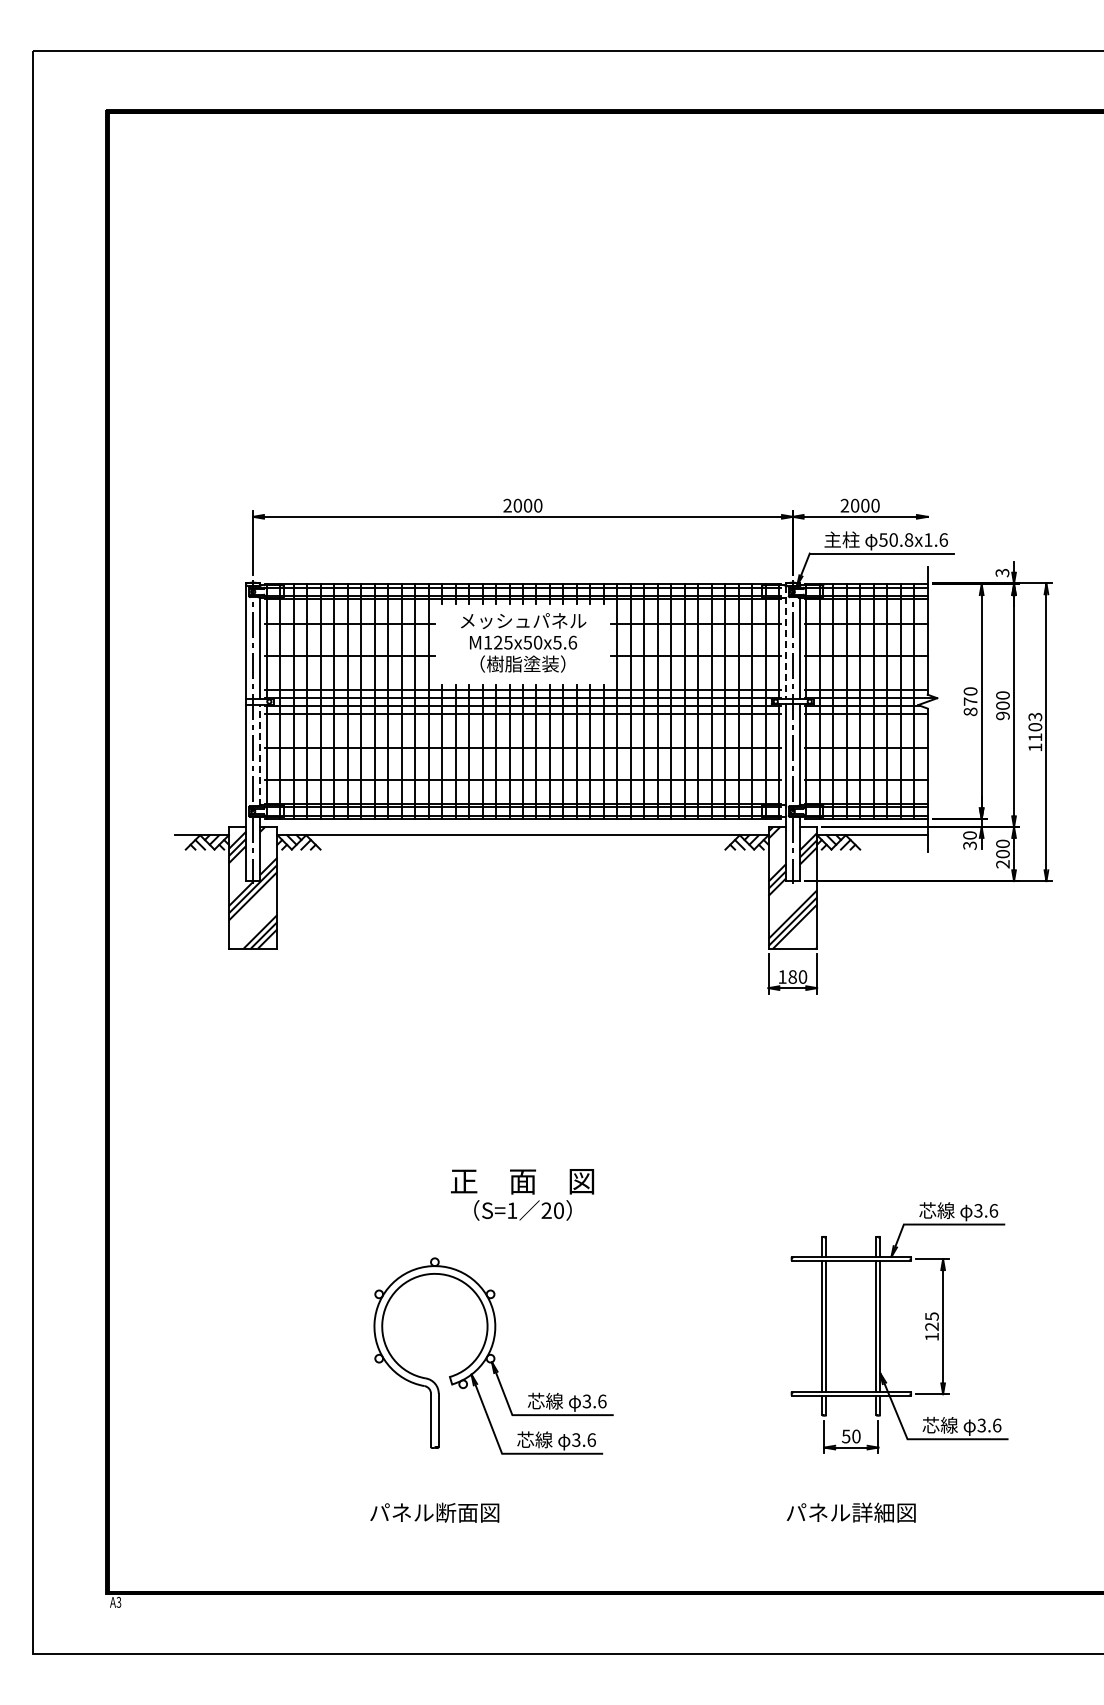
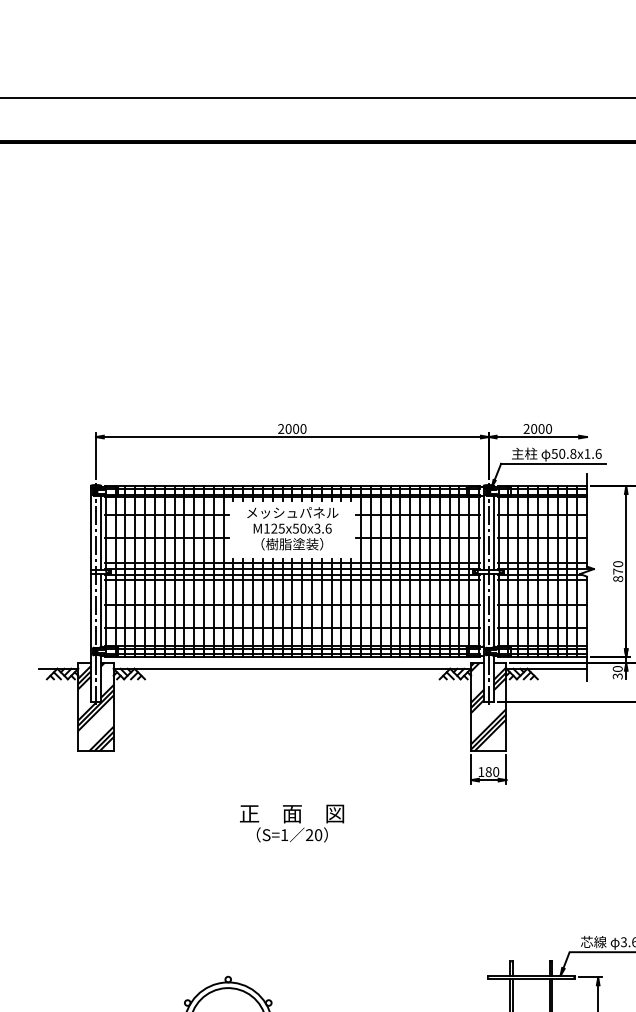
text: (557, 641) -> (317, 527), M125x50x5.6 -> M125x50x3.6
line: (785, 643) -> (483, 529), dashed -> solid
line: (260, 755) -> (101, 610), dashed -> solid
text: (522, 1194) -> (292, 823), moved

